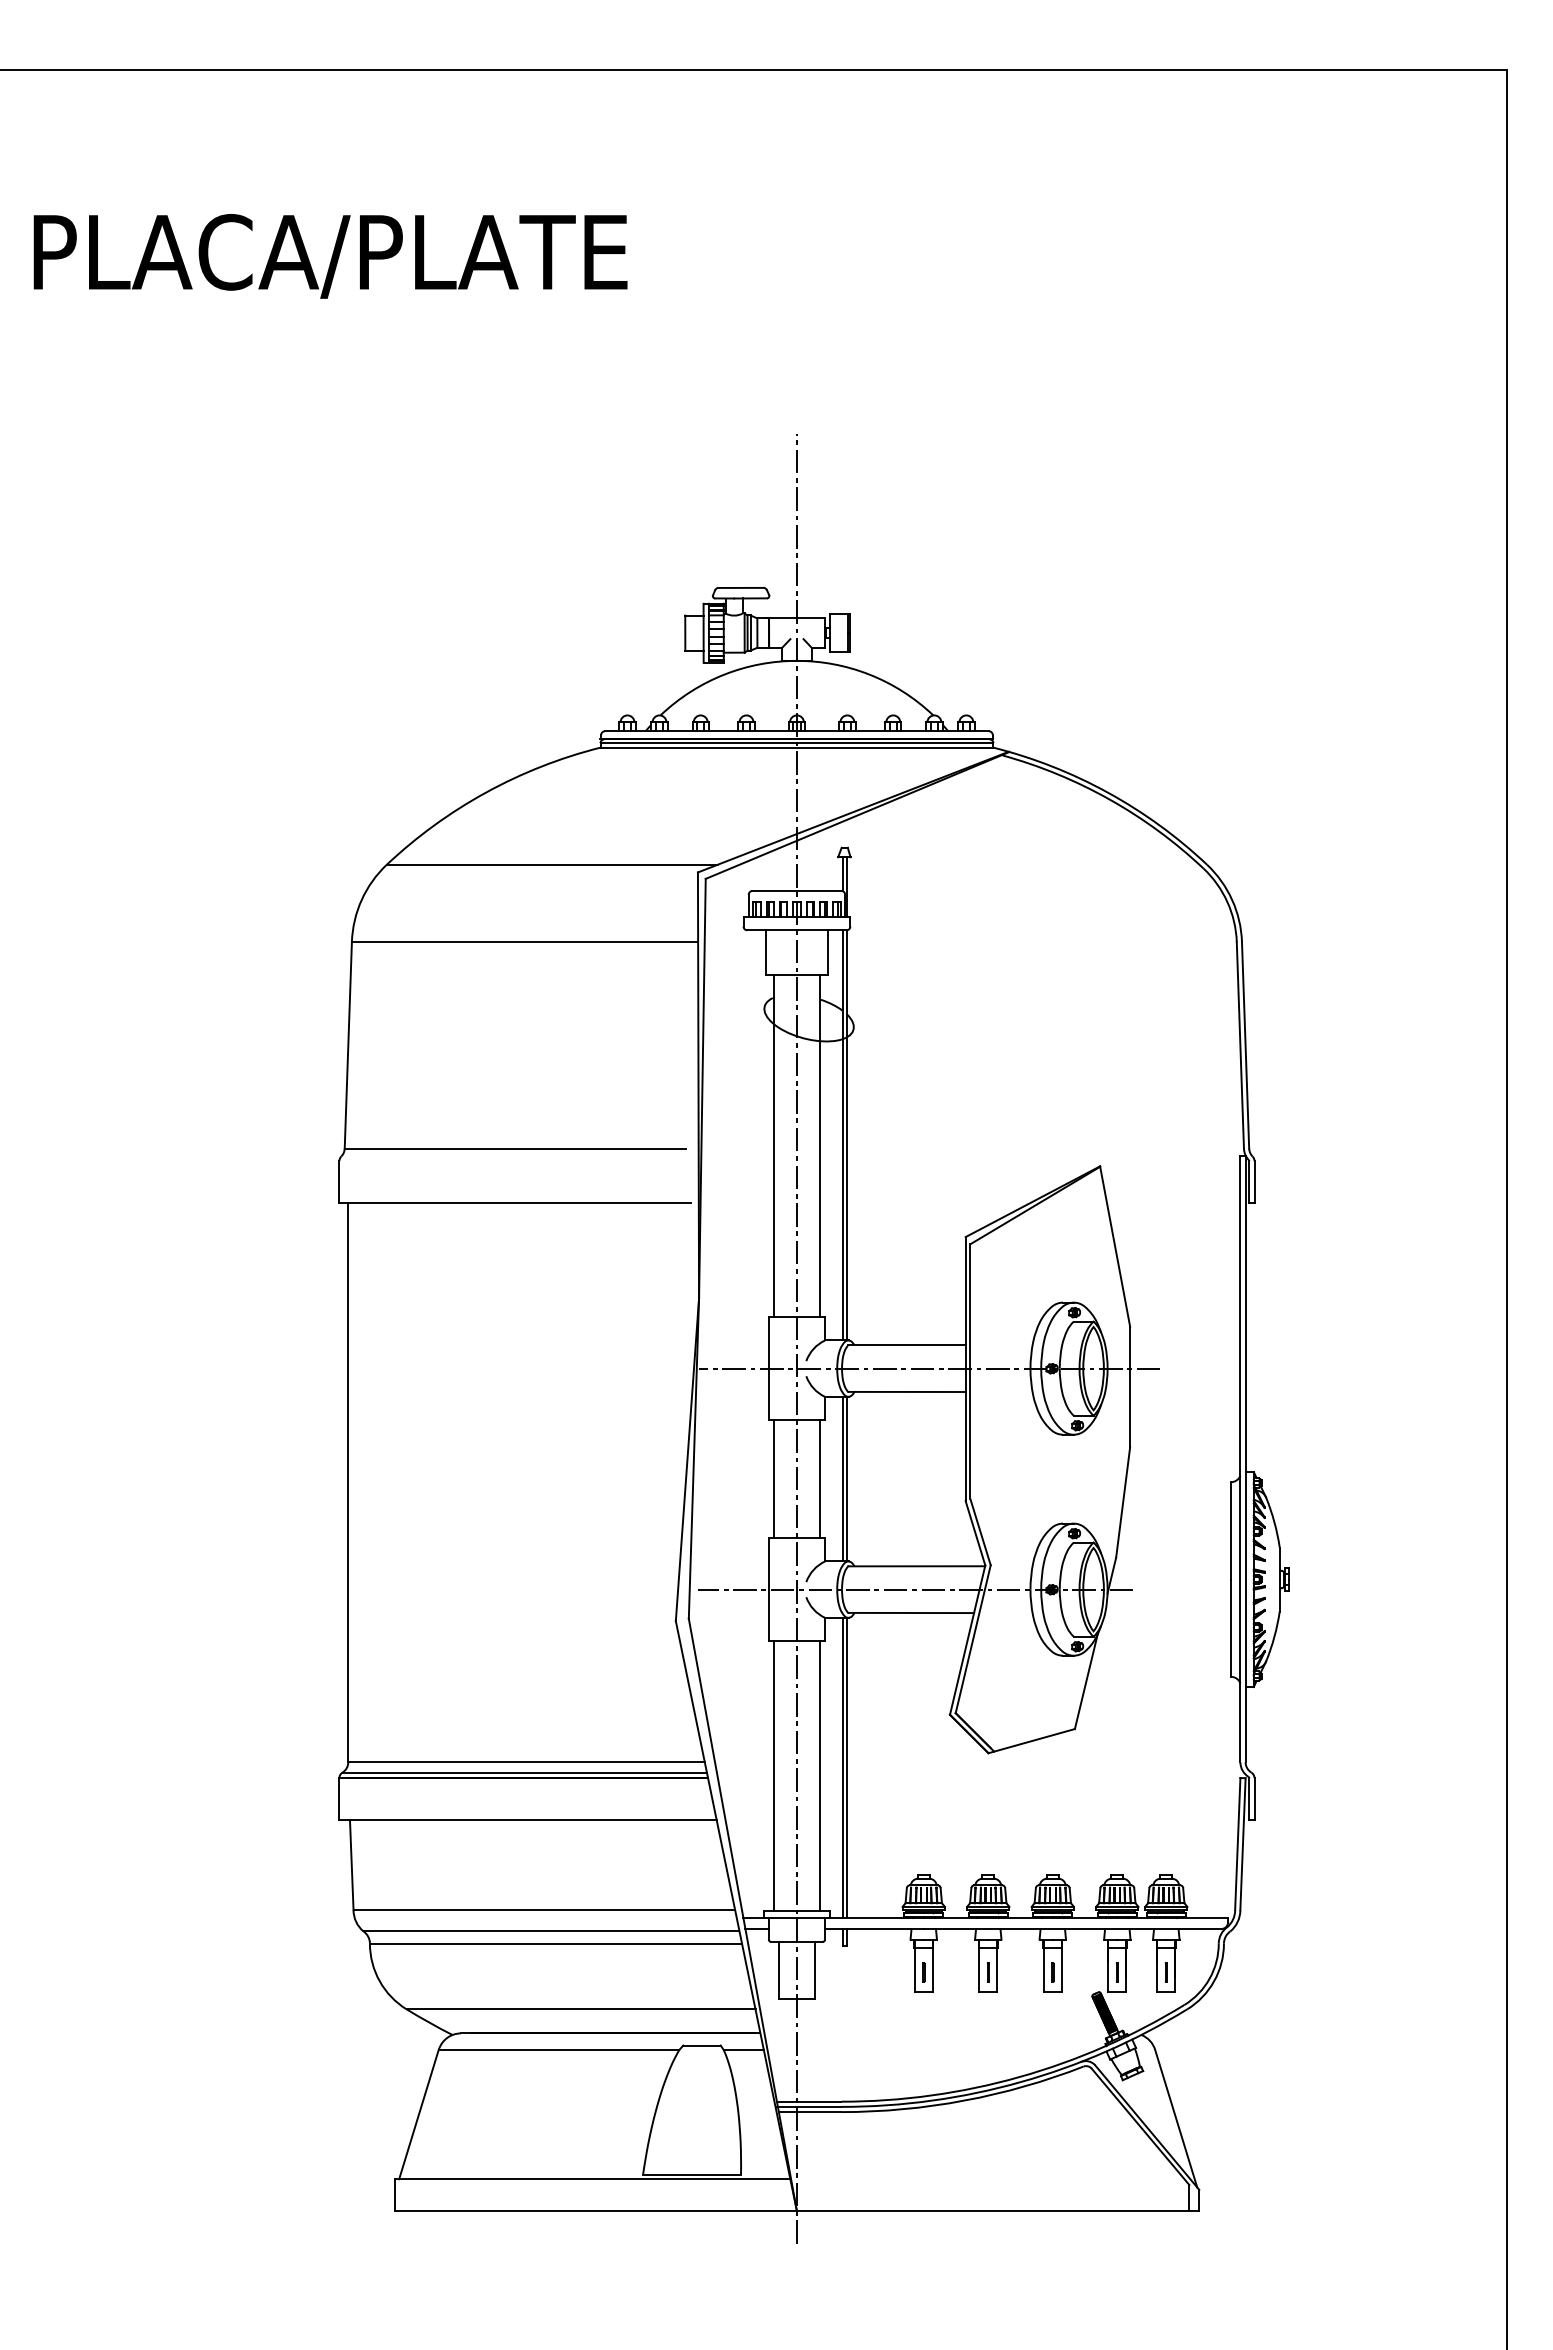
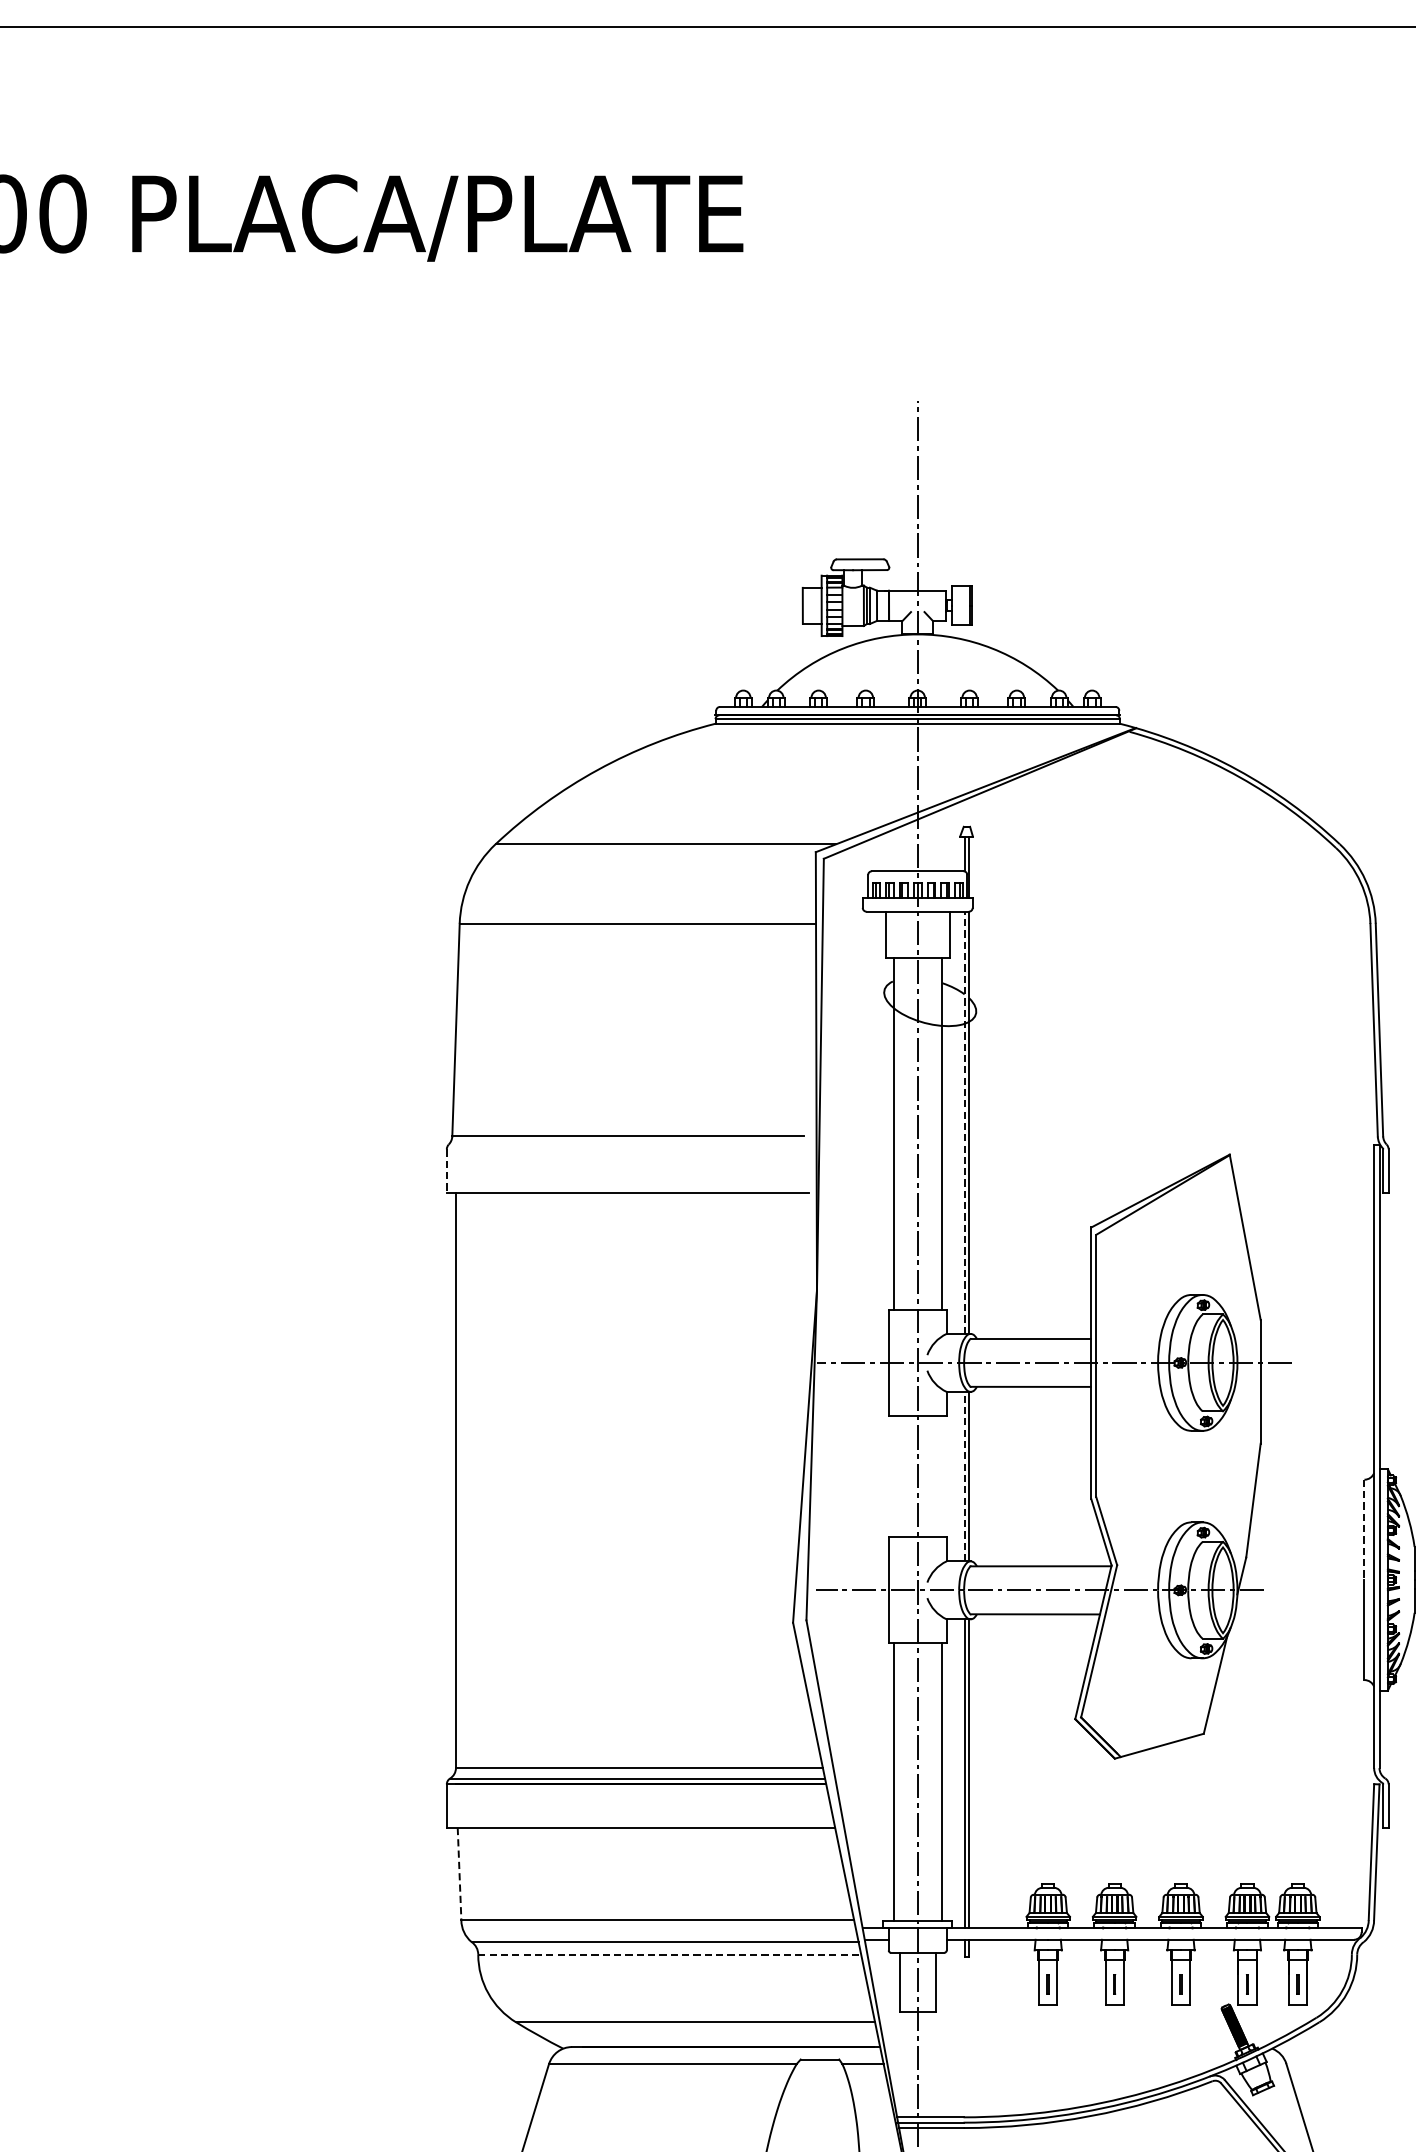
line: (842, 1134) -> (964, 1121), solid -> dashed
line: (339, 1182) -> (446, 1171), solid -> dashed
line: (842, 1478) -> (964, 1475), solid -> dashed
line: (773, 1479) -> (893, 1476), removed
line: (820, 1479) -> (941, 1476), removed
line: (1231, 1530) -> (1364, 1529), solid -> dashed
line: (351, 1865) -> (459, 1874), solid -> dashed
line: (556, 1943) -> (670, 1954), solid -> dashed

